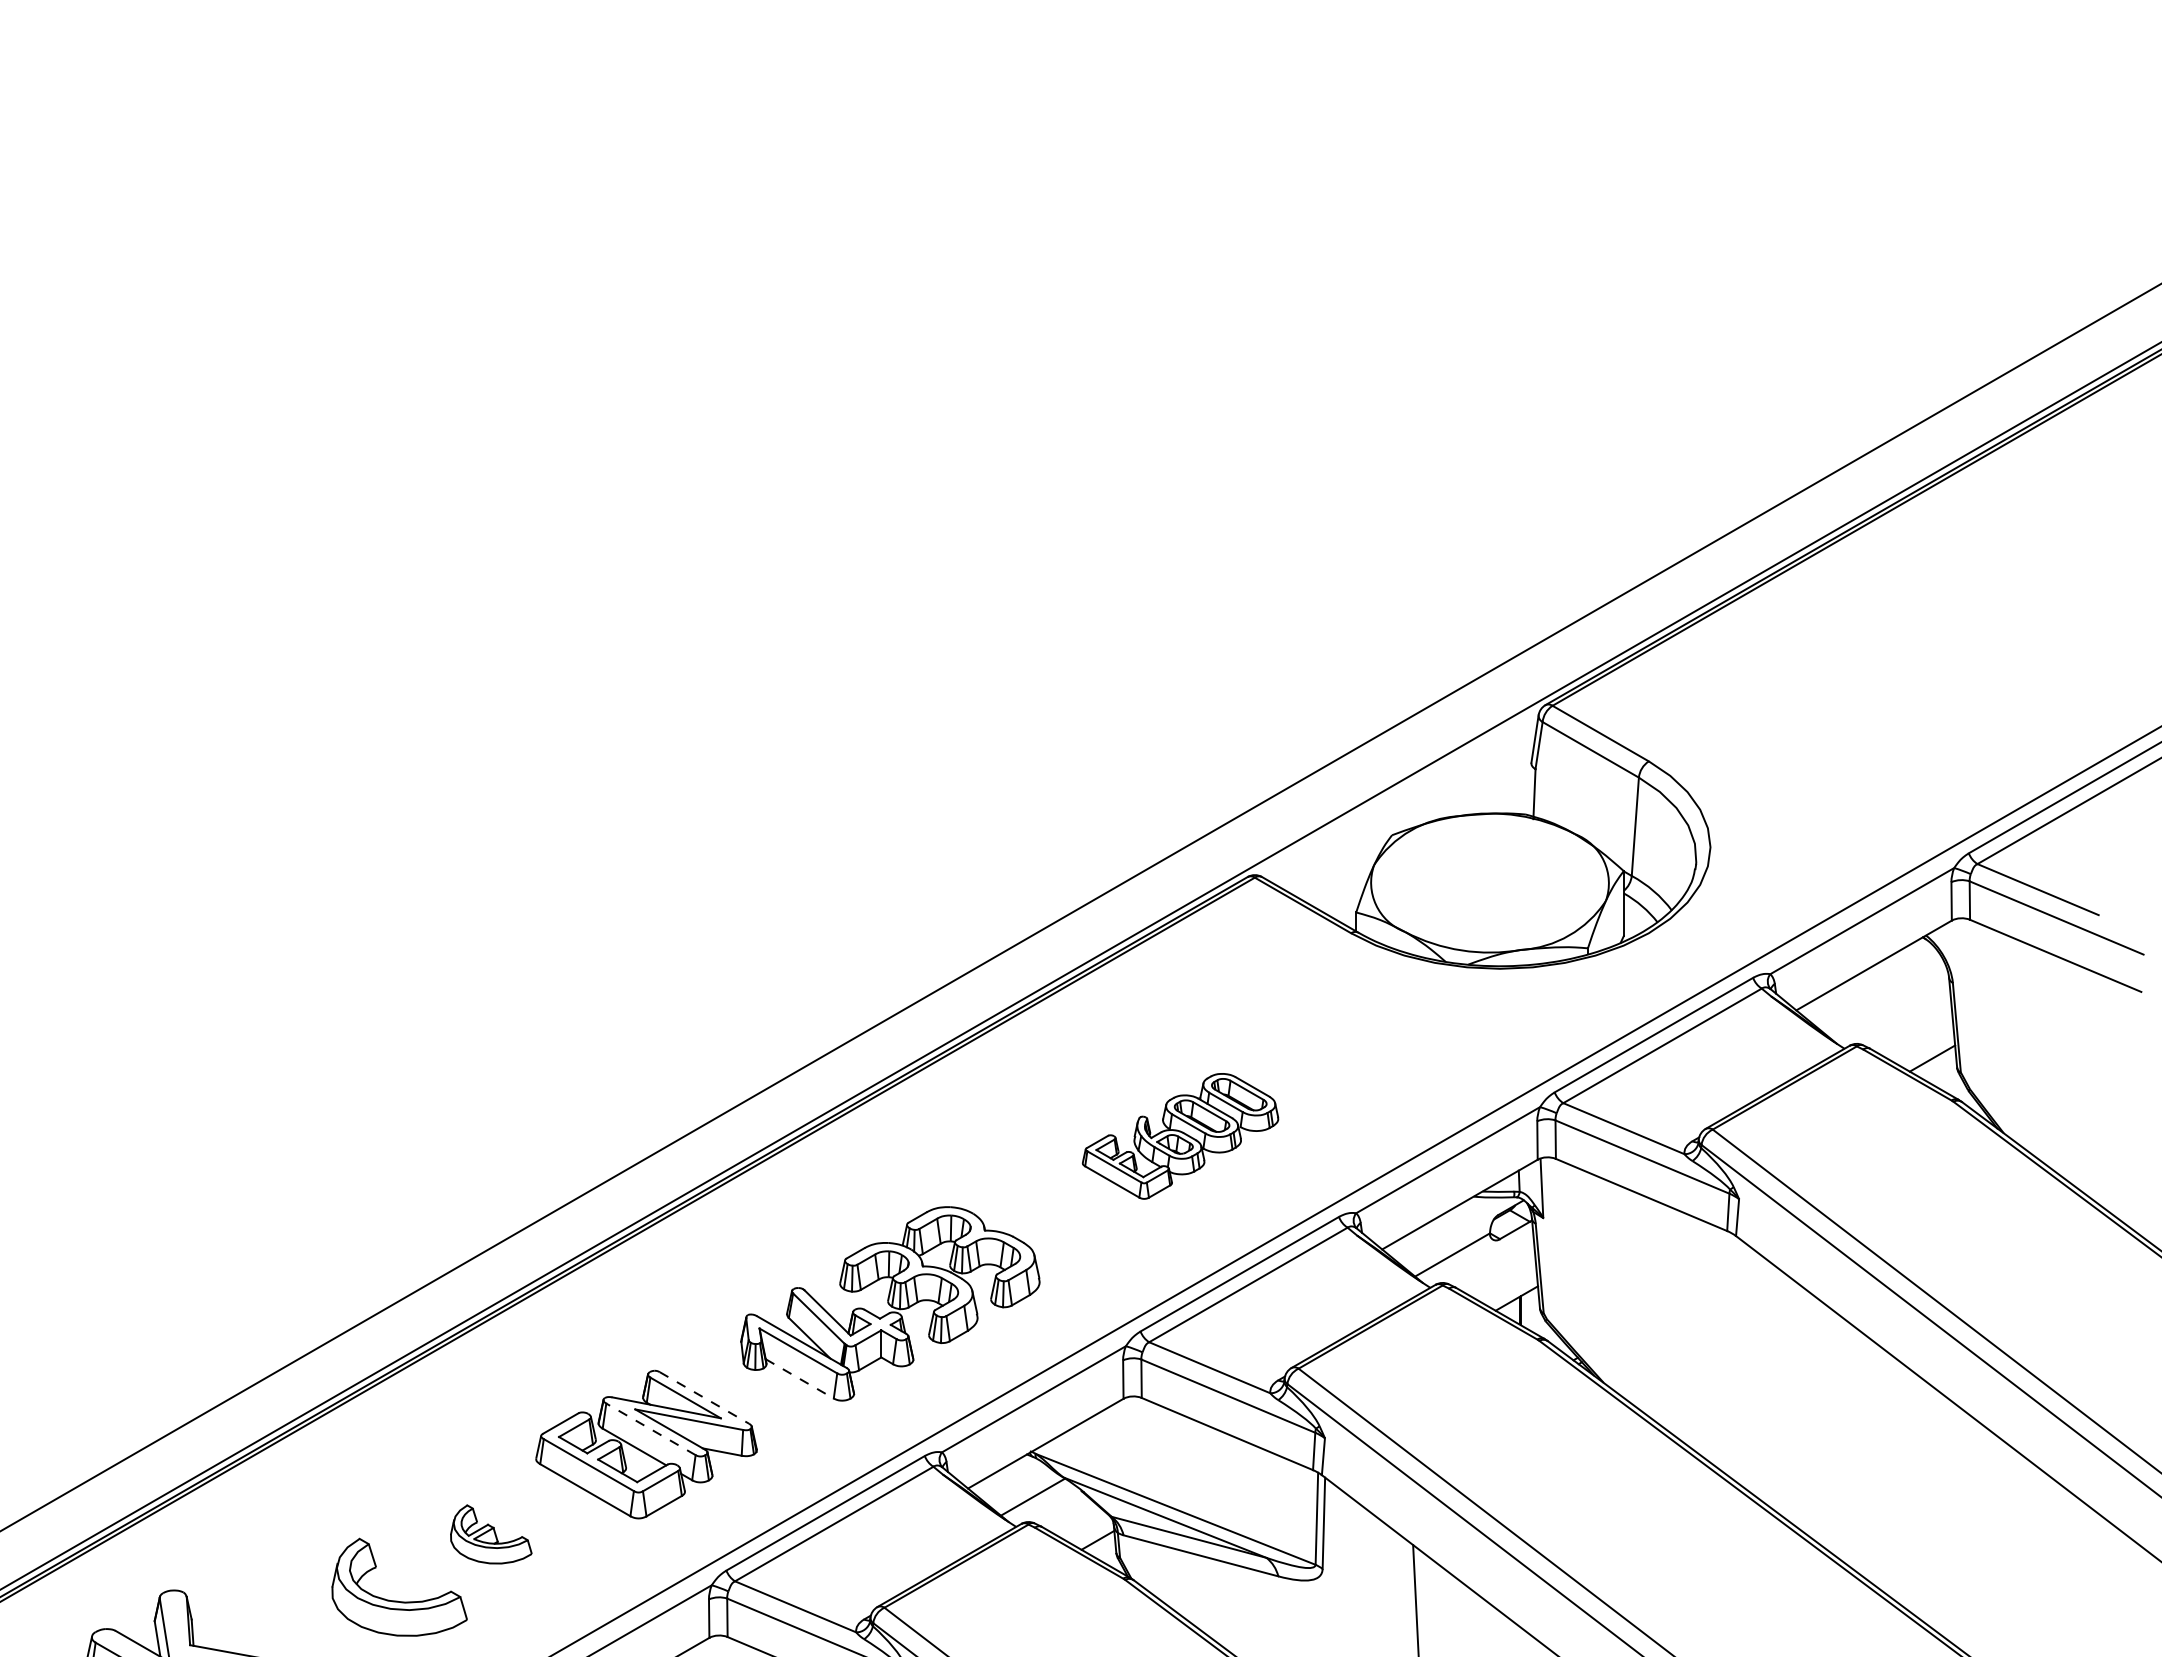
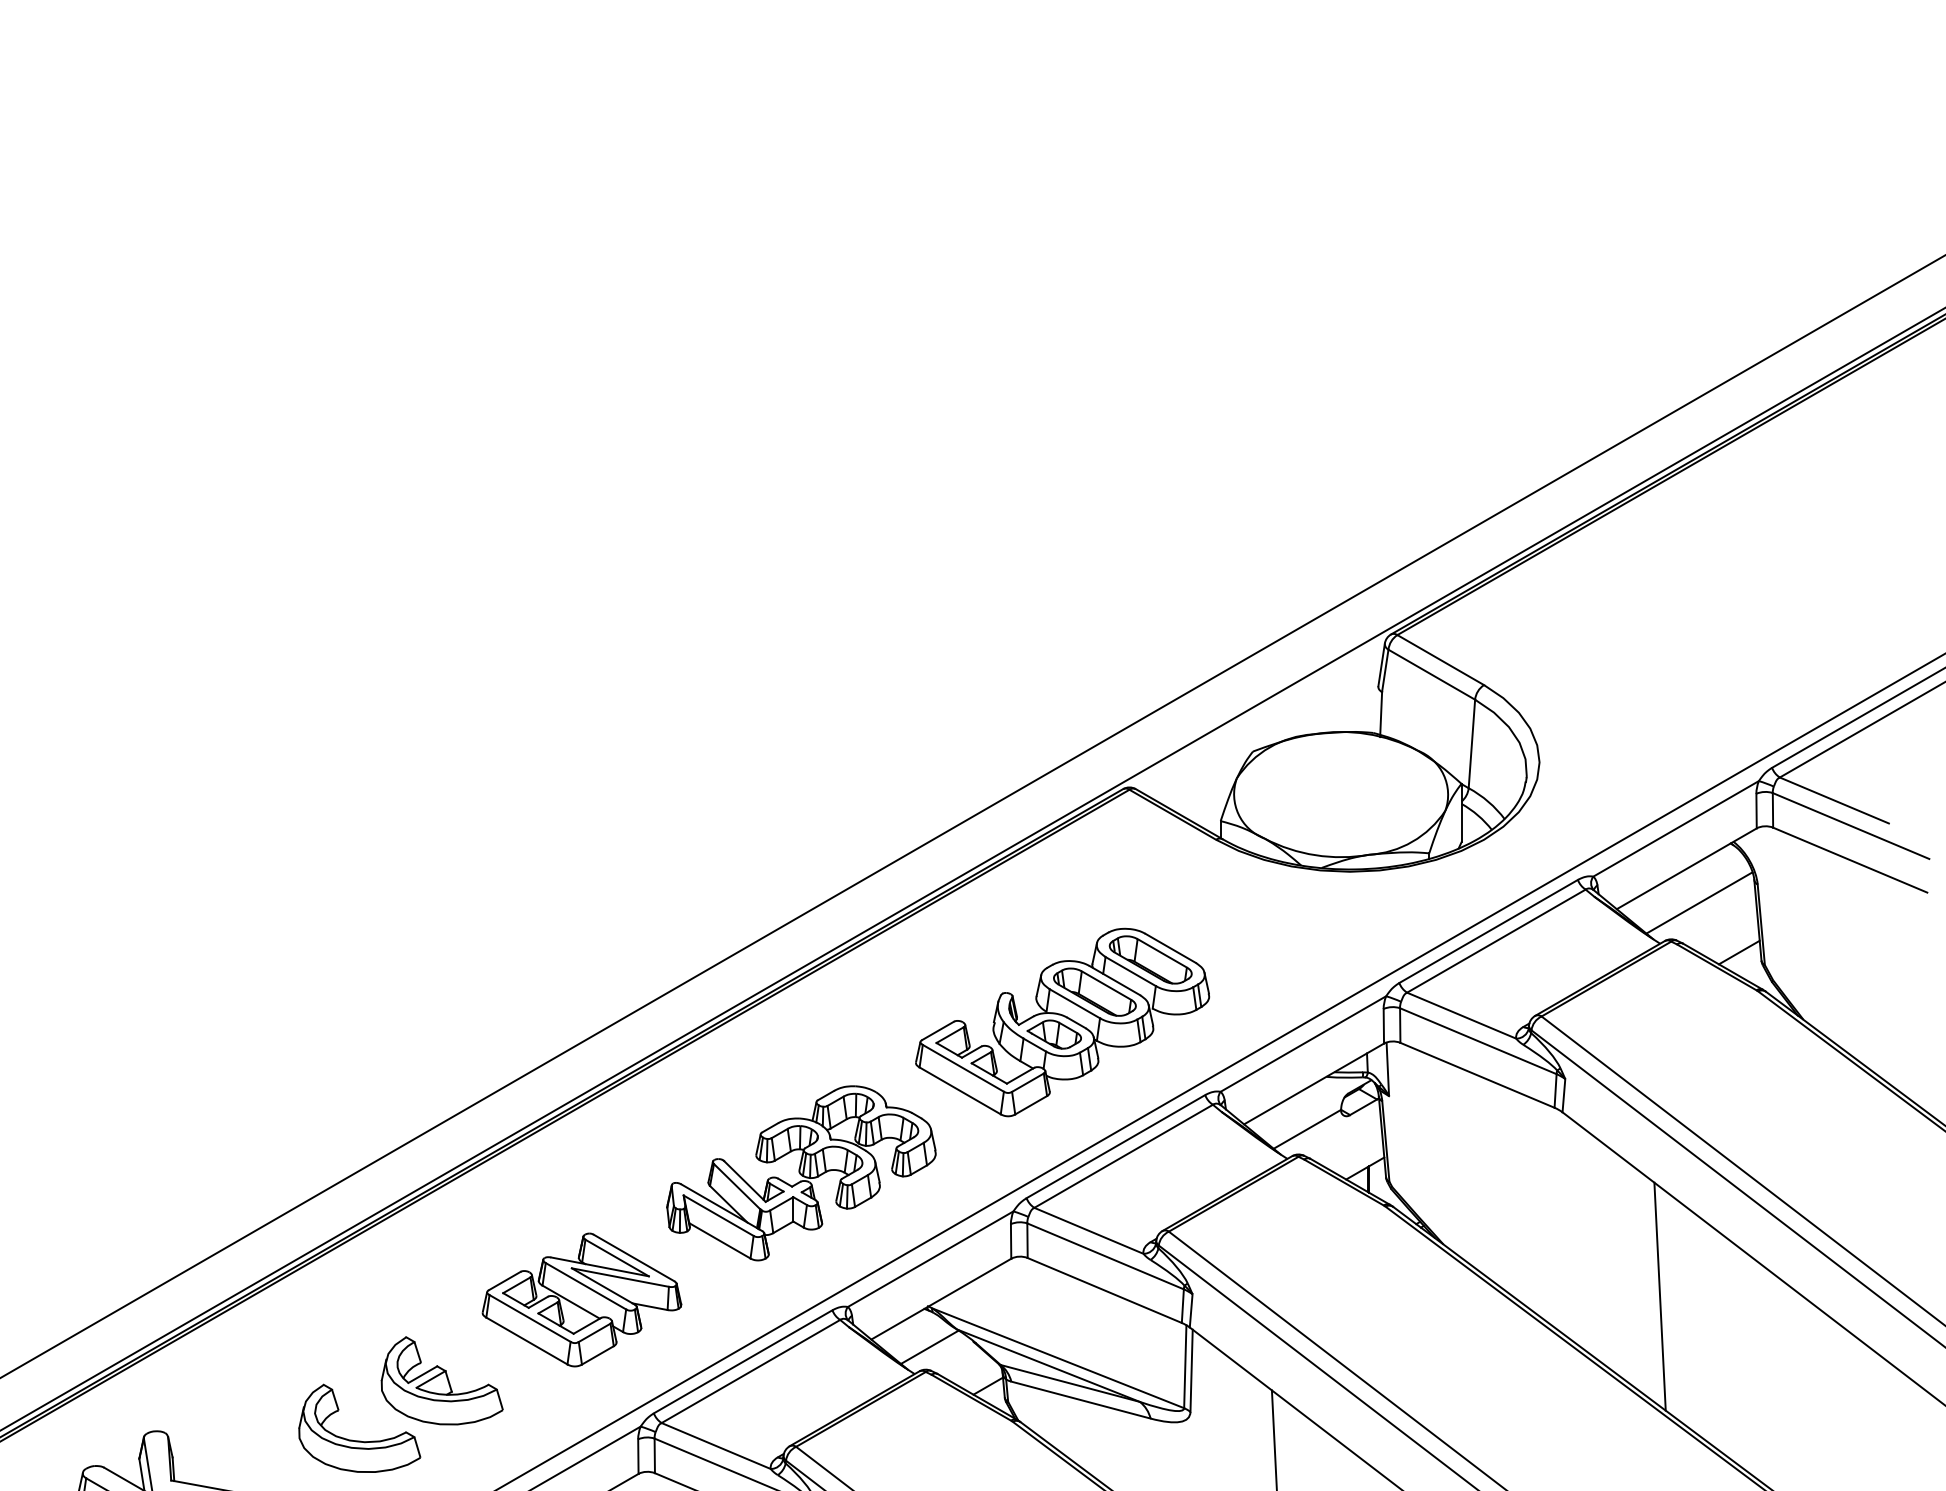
line: (1888, 1003) -> (1699, 903), added
part: (1180, 1136) -> (1062, 1022), size x1.67
line: (800, 1379) -> (720, 1241), dashed -> solid
line: (704, 1397) -> (634, 1257), dashed -> solid
line: (650, 1429) -> (585, 1286), dashed -> solid
line: (1844, 1440) -> (1660, 1296), added
part: (491, 1534) -> (442, 1380), size x1.67

